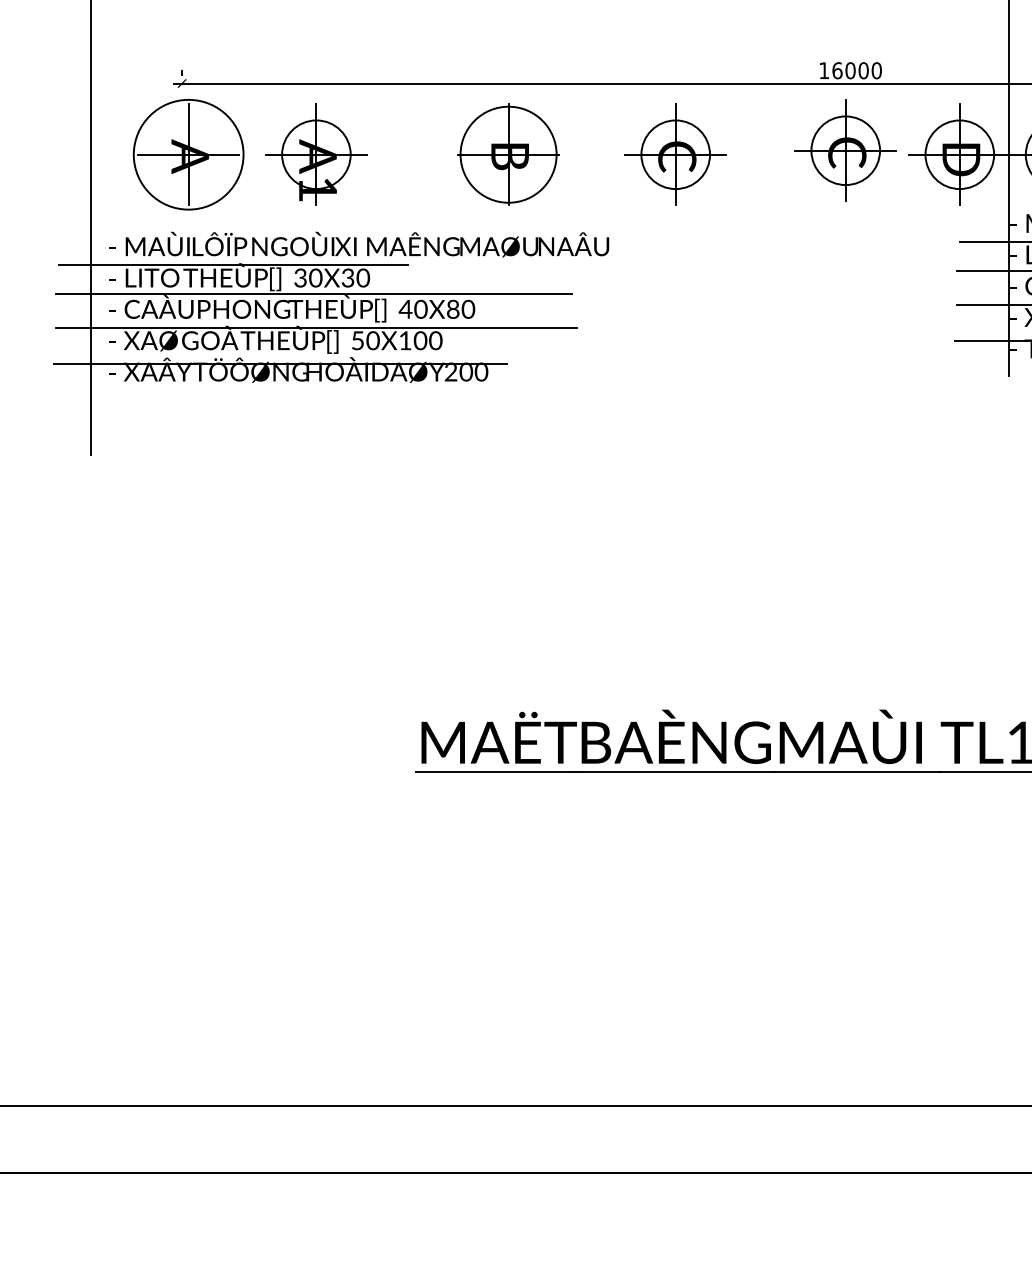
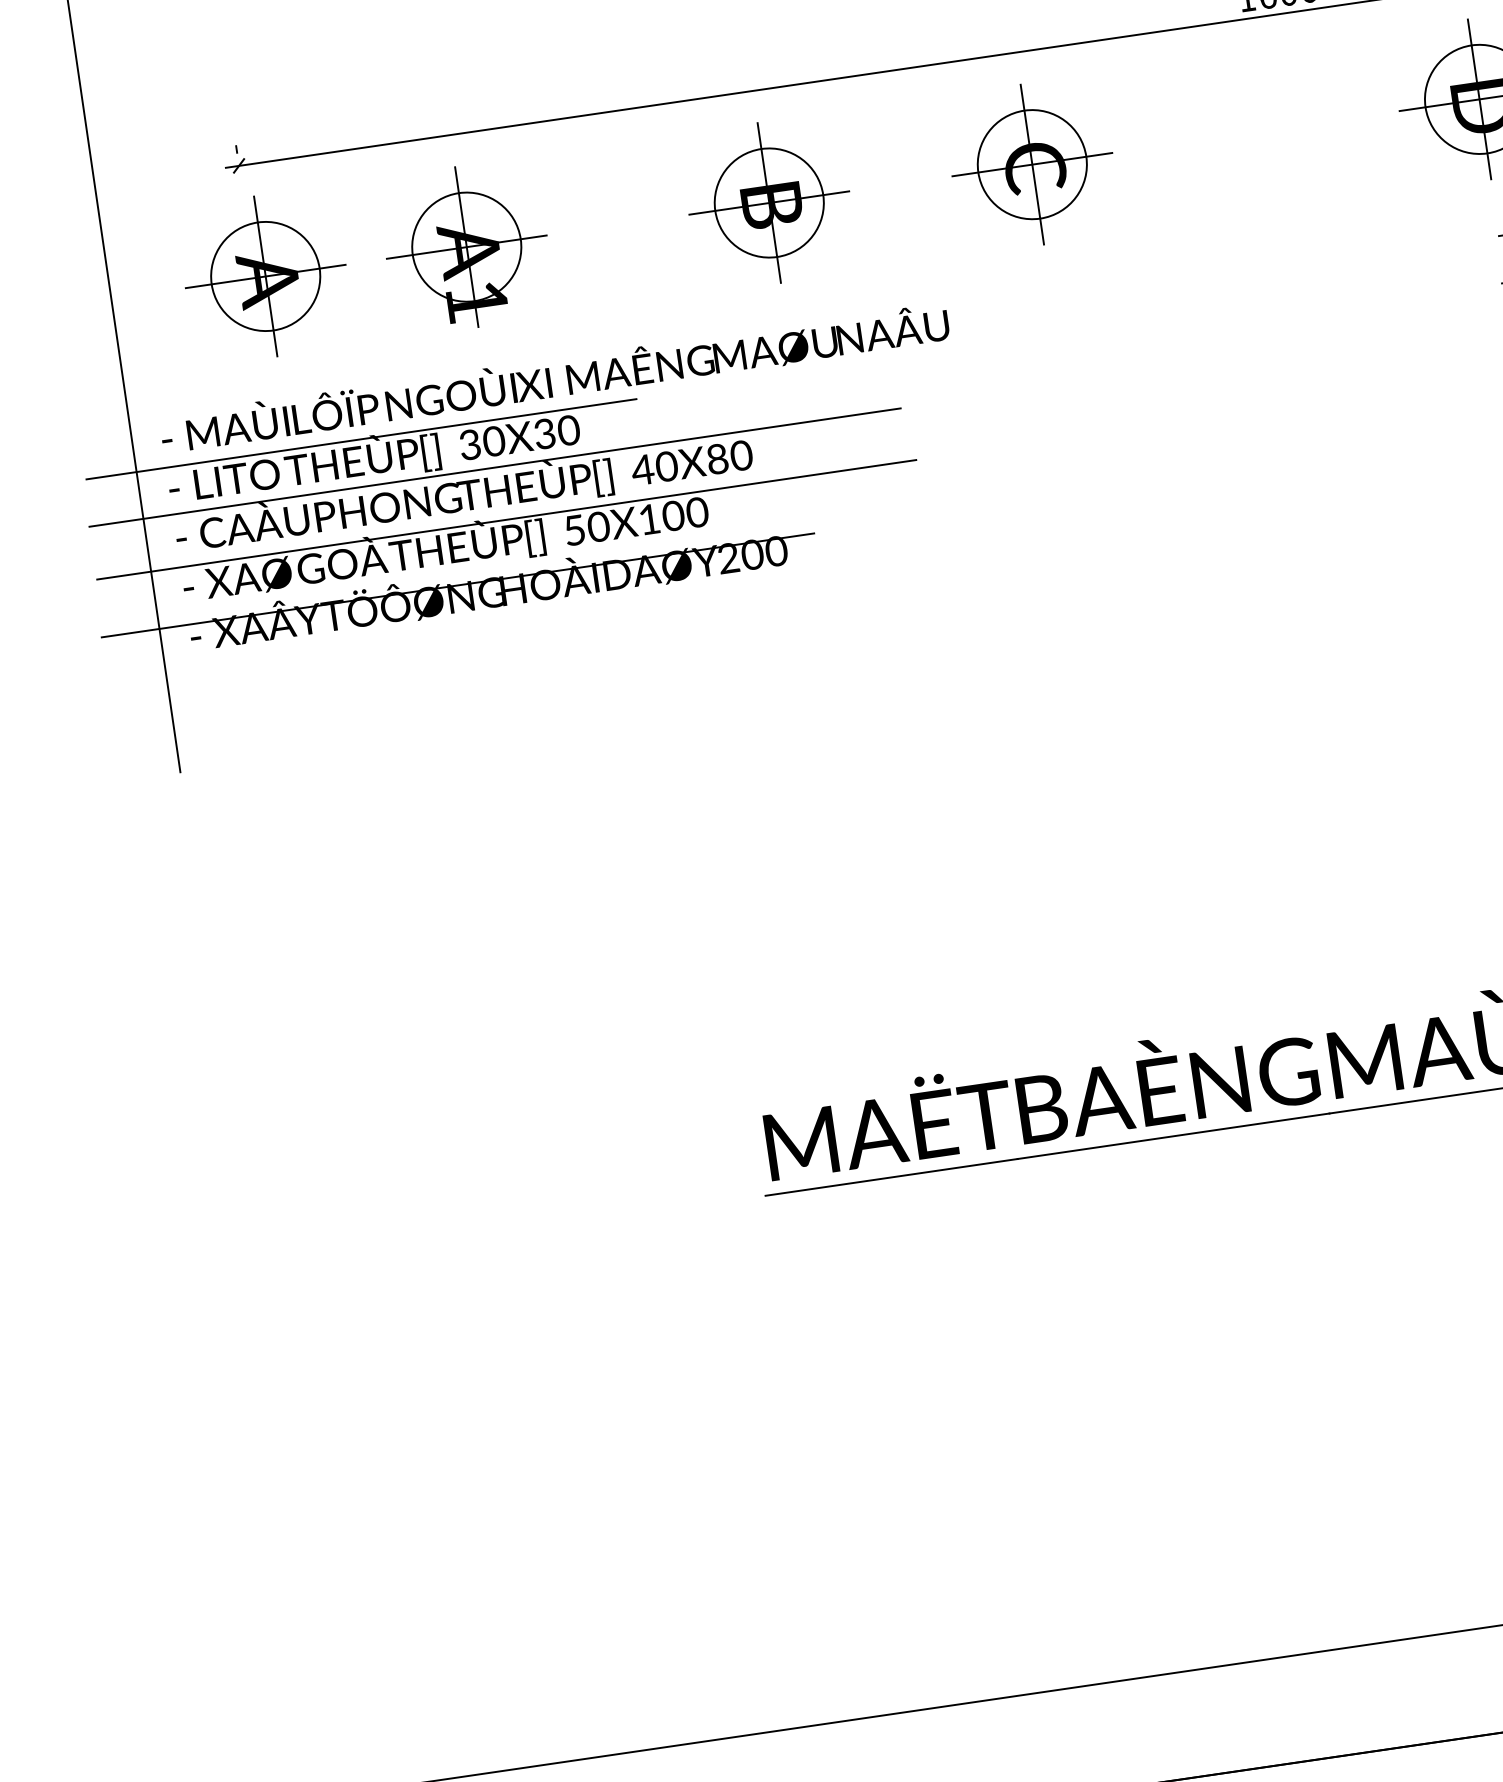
part: (845, 150) -> (1298, 118), removed
circle: (188, 154) -> (265, 276), size x0.62
circle: (508, 154) -> (769, 202), size x0.71

